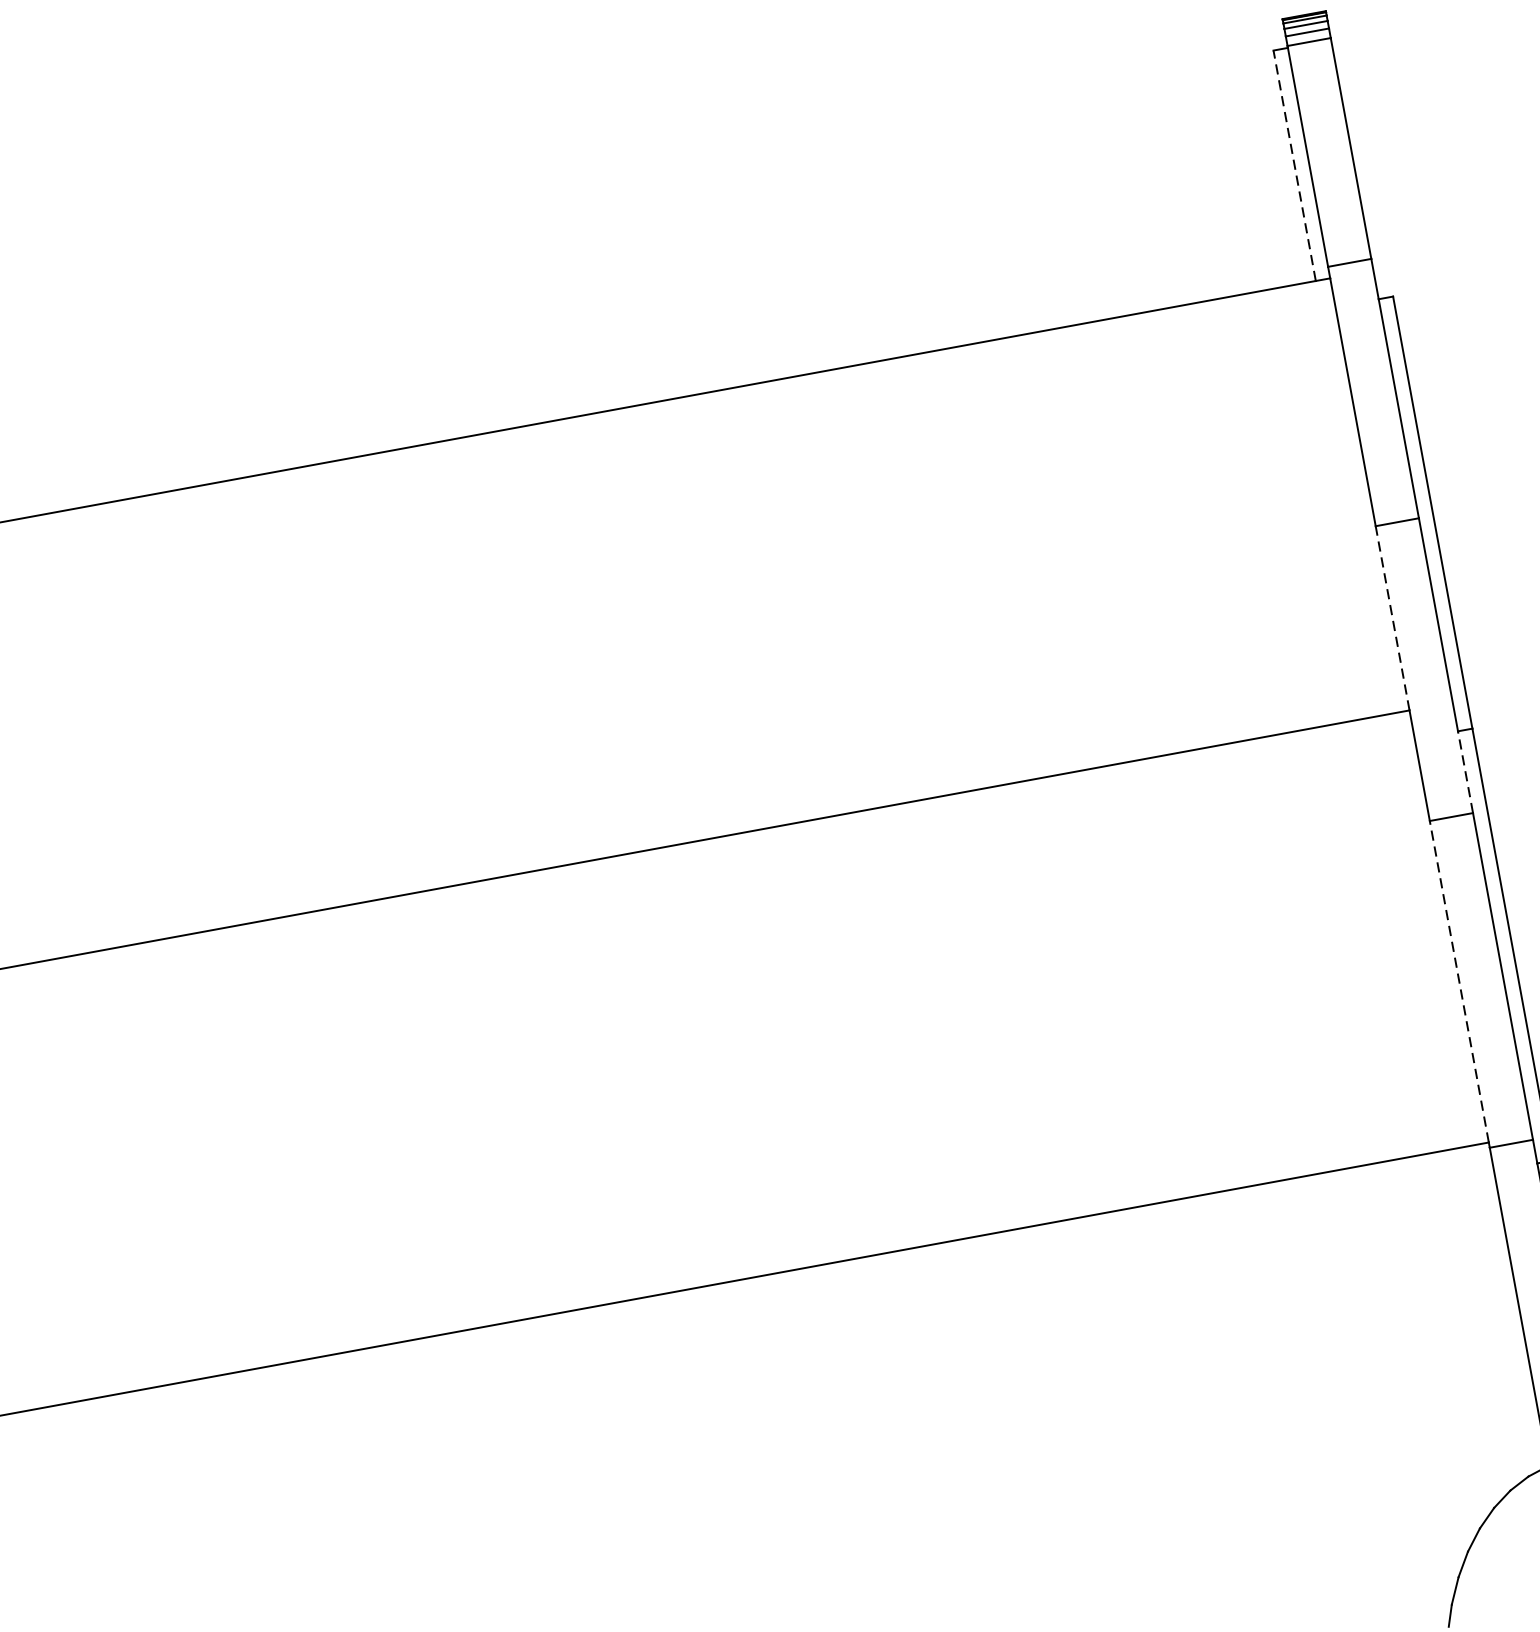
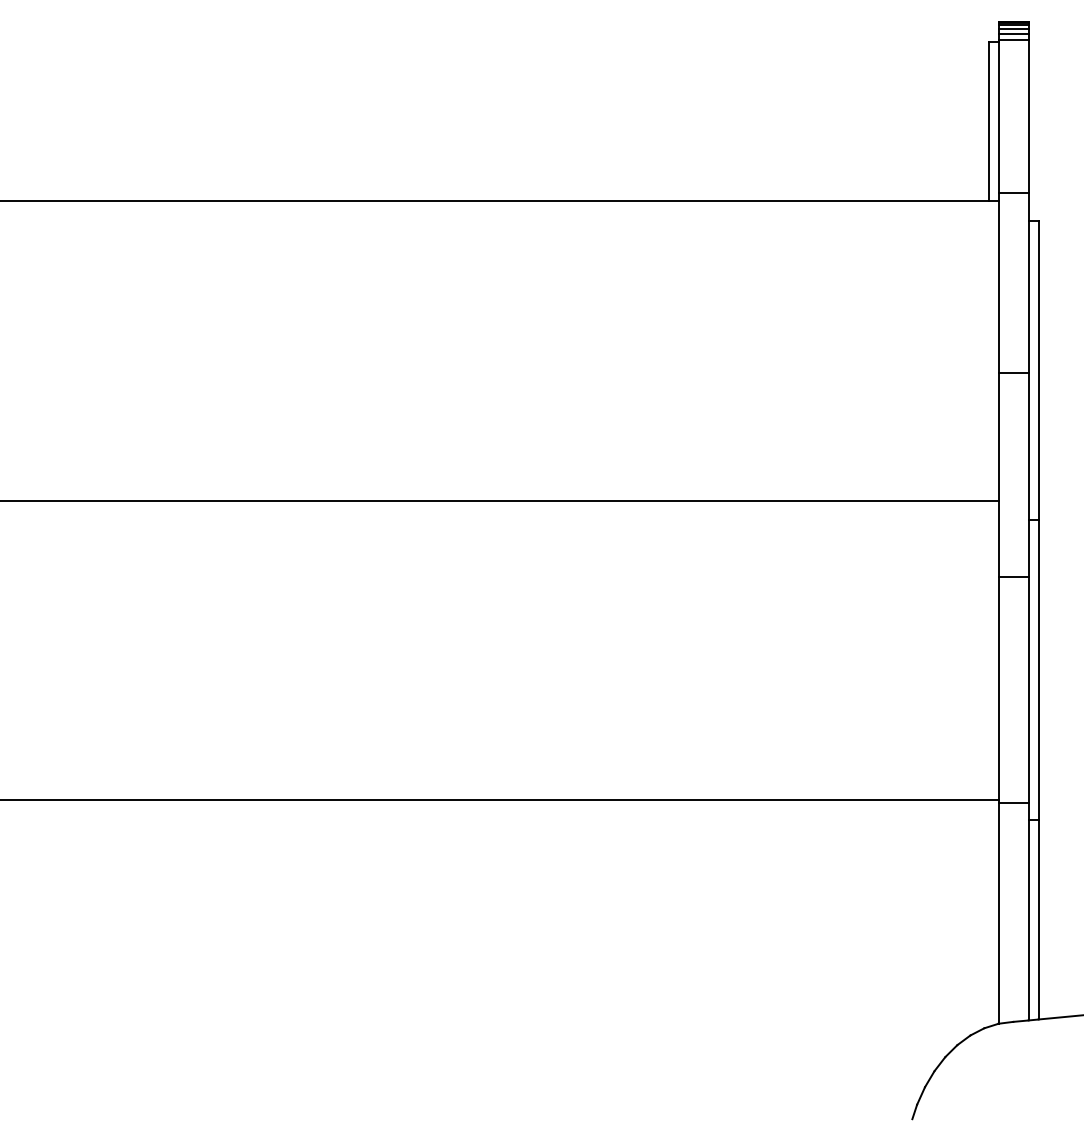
line: (1294, 165) -> (988, 121), dashed -> solid
line: (1392, 618) -> (998, 436), dashed -> solid
line: (1465, 771) -> (1028, 548), dashed -> solid
line: (1458, 980) -> (998, 687), dashed -> solid

